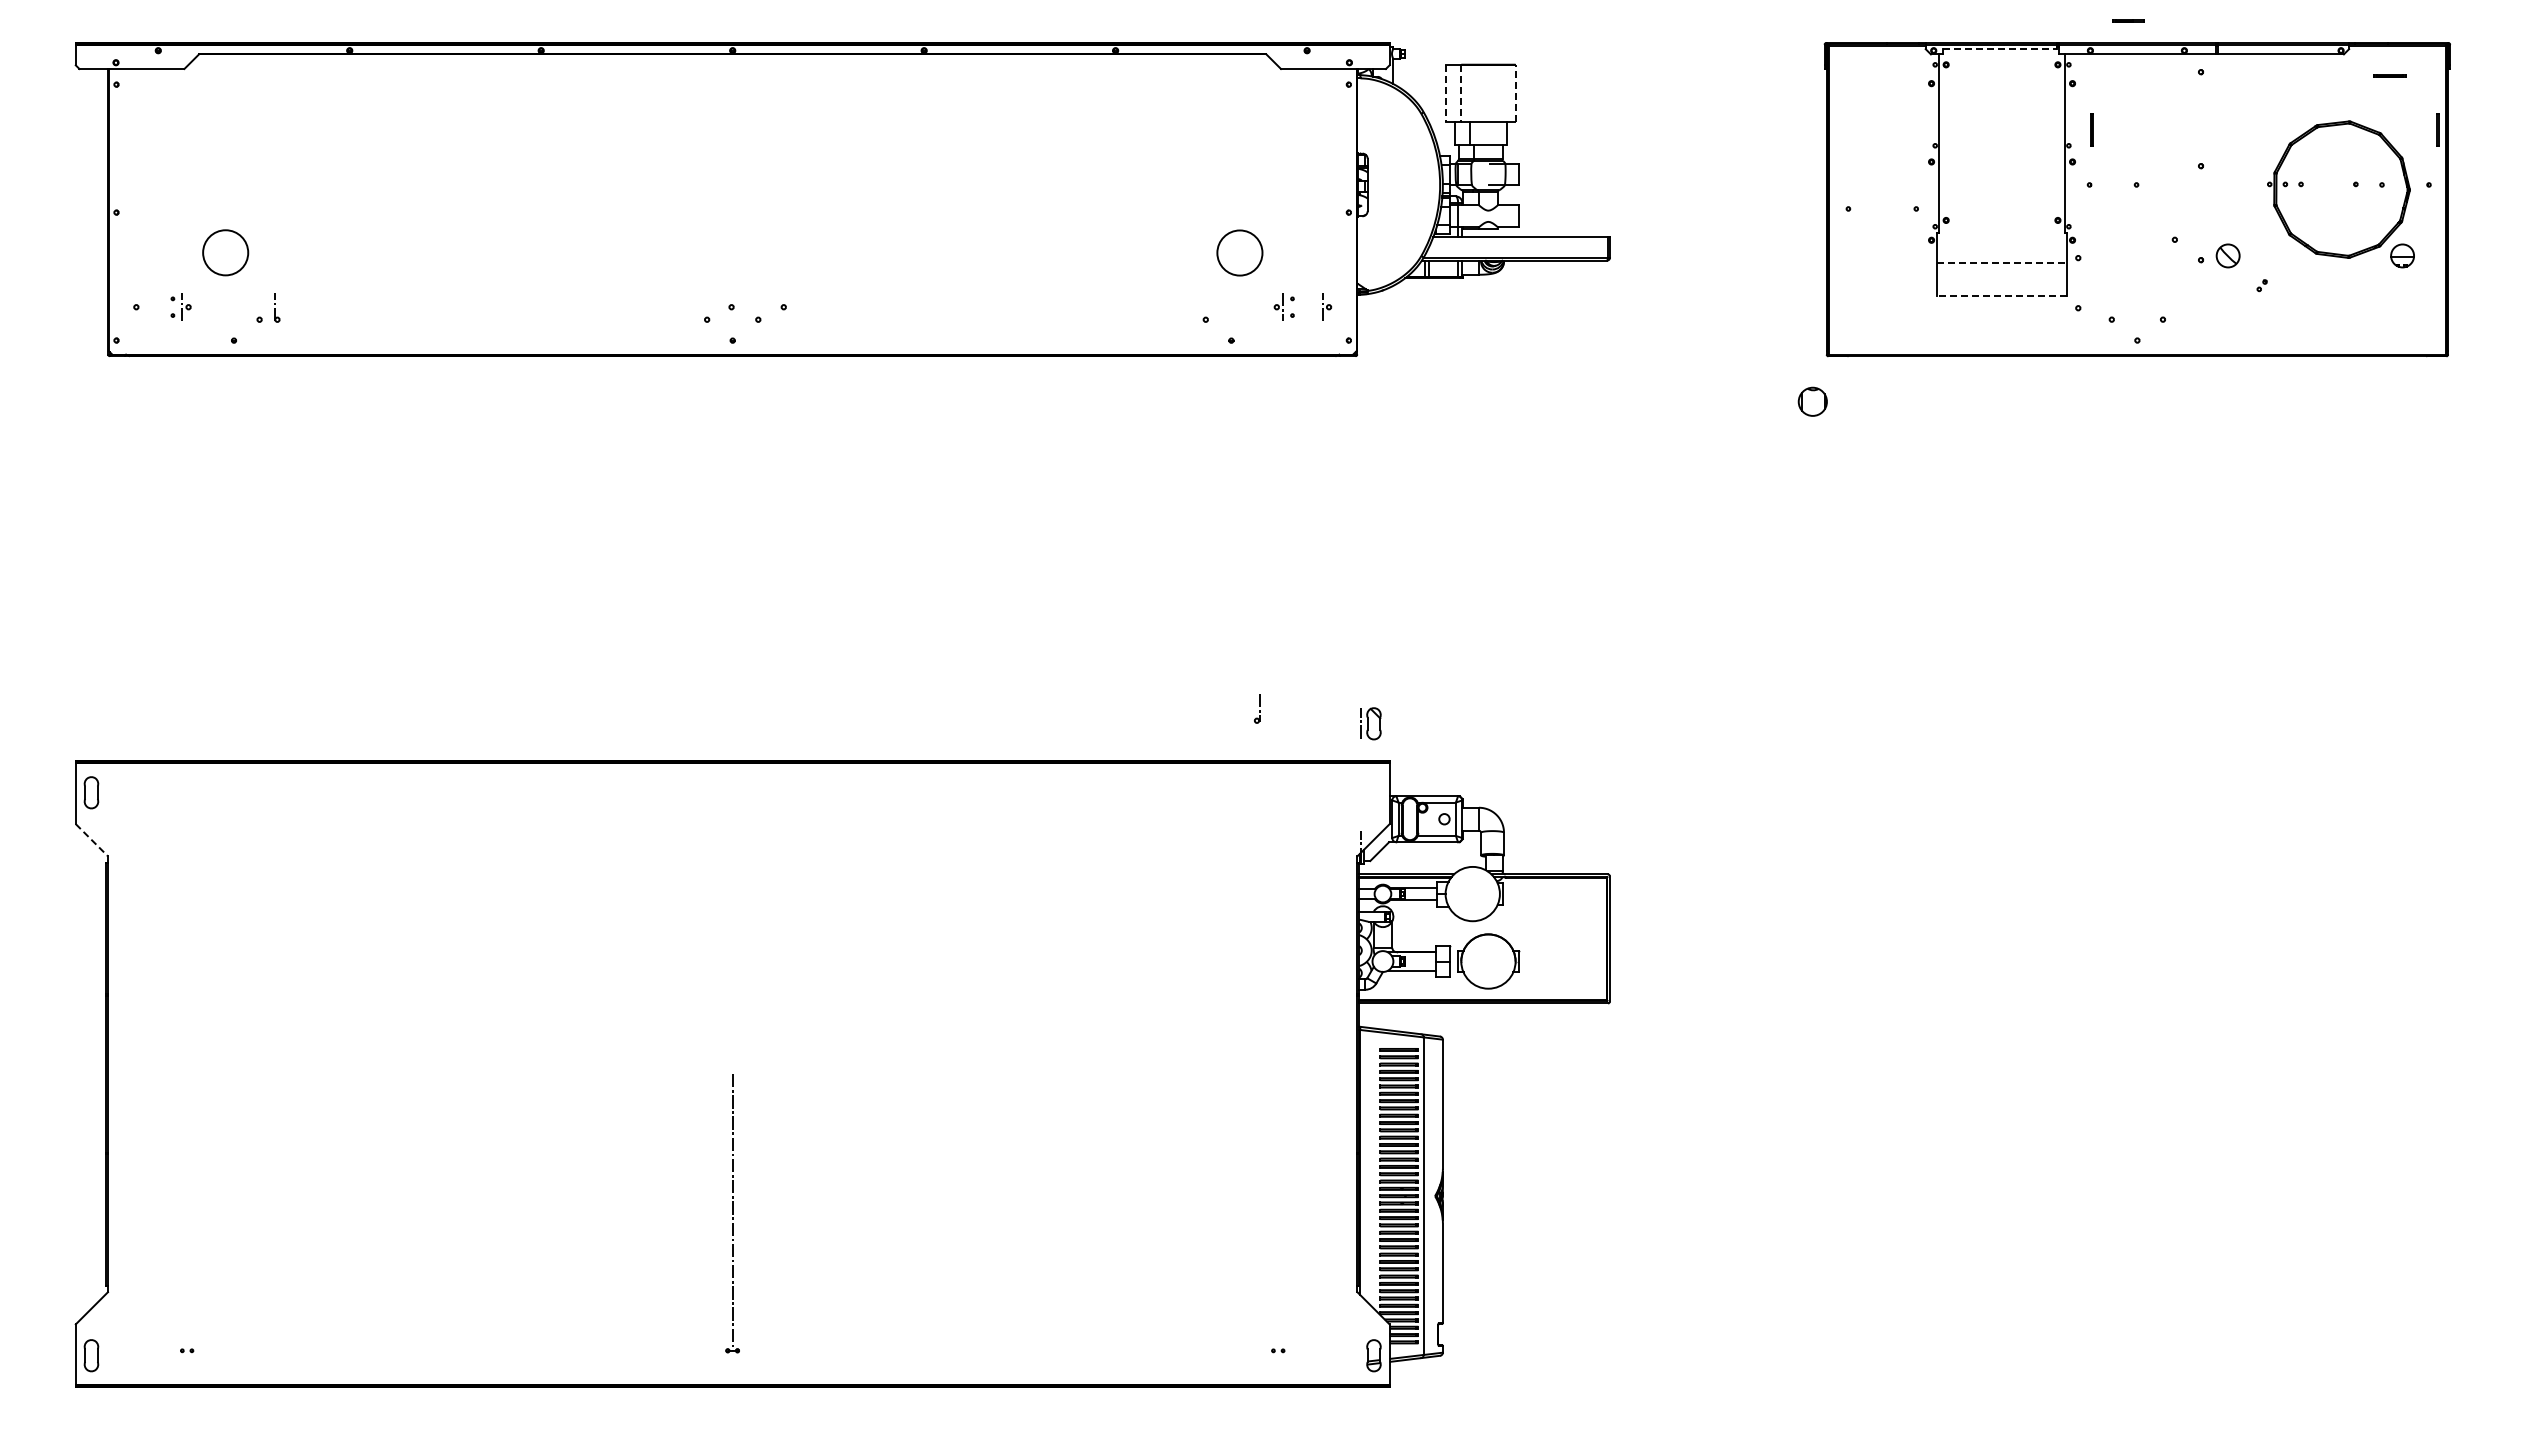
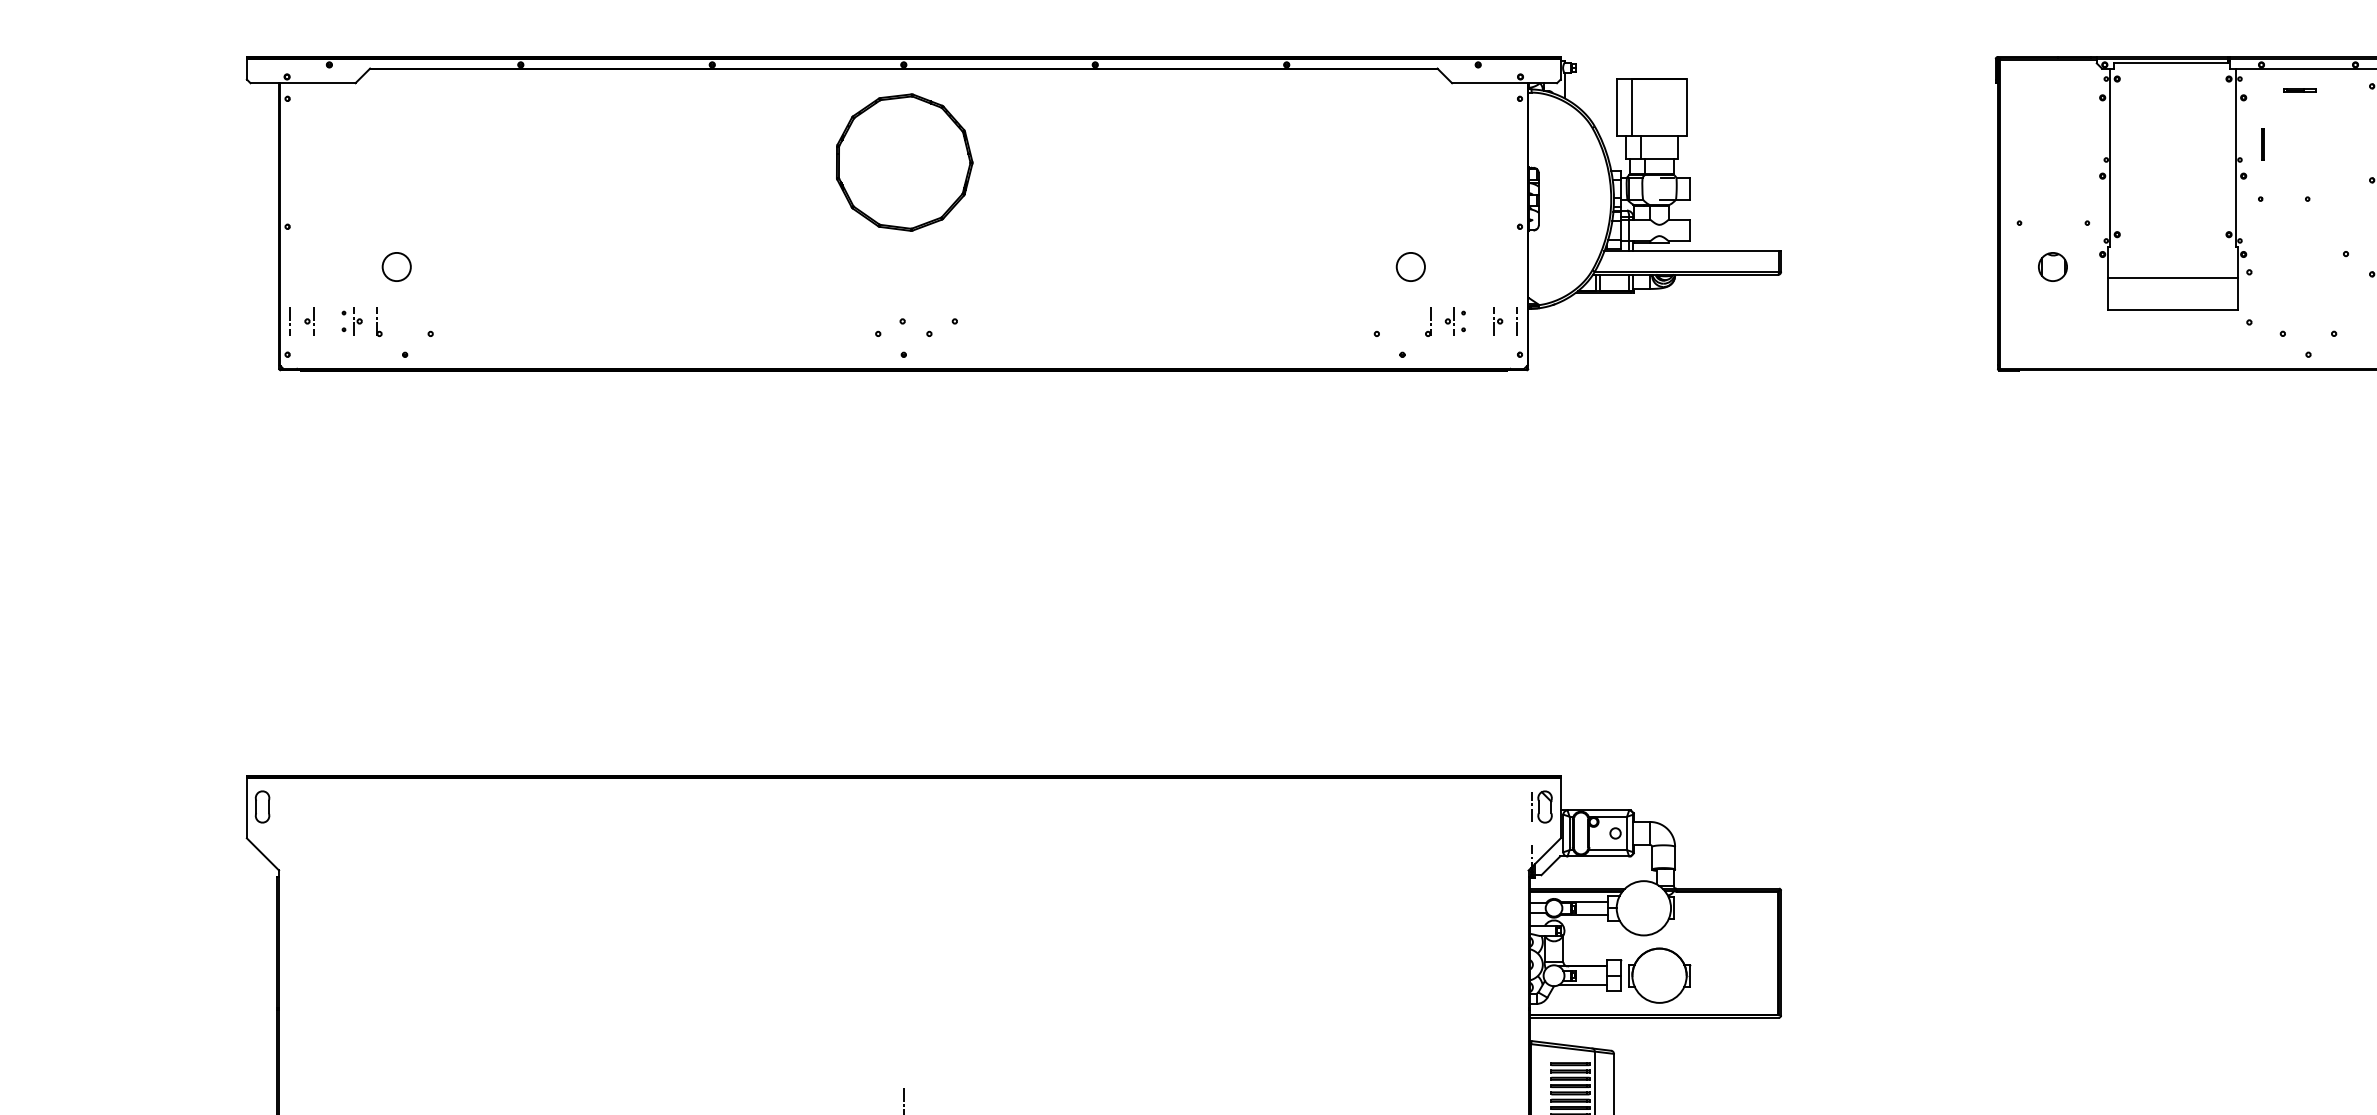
line: (2128, 20) -> (2299, 89), moved
line: (2000, 49) -> (2171, 63), dashed -> solid
line: (1445, 93) -> (1616, 107), dashed -> solid
line: (1461, 93) -> (1632, 107), dashed -> solid
line: (1515, 93) -> (1686, 107), dashed -> solid
part: (733, 148) -> (904, 162), added
circle: (225, 252) -> (396, 266), size x0.62
circle: (1239, 252) -> (1410, 266), size x0.62
line: (2002, 263) -> (2173, 277), dashed -> solid
line: (2002, 295) -> (2173, 309), dashed -> solid
line: (119, 307) -> (290, 321), added
line: (142, 307) -> (313, 321), added
part: (277, 307) -> (379, 321), moved
line: (1346, 307) -> (1517, 321), added
part: (1812, 401) -> (2052, 266), moved
part: (1257, 708) -> (1428, 321), moved
part: (1370, 723) -> (1541, 806), moved
line: (91, 840) -> (262, 854), dashed -> solid

